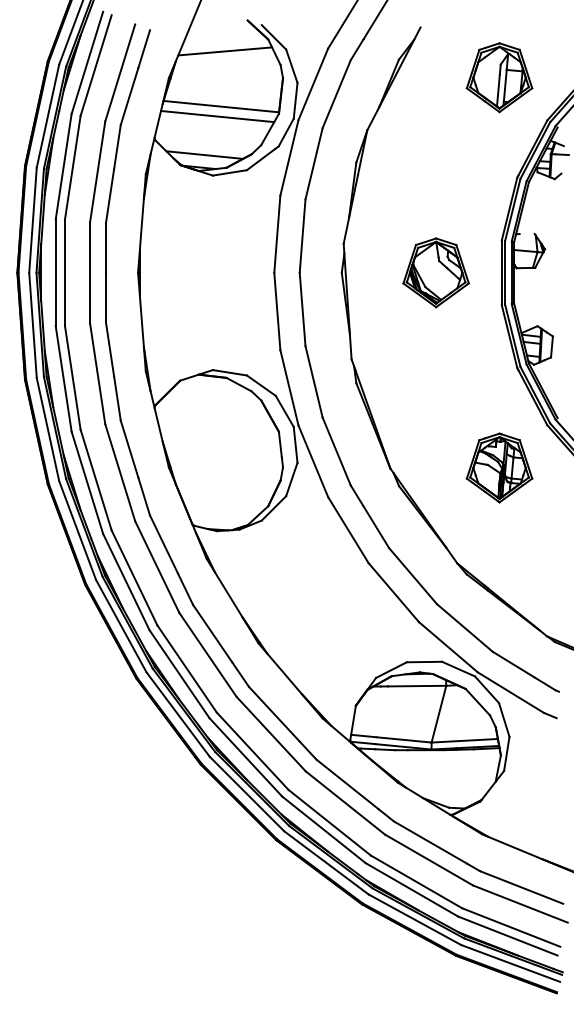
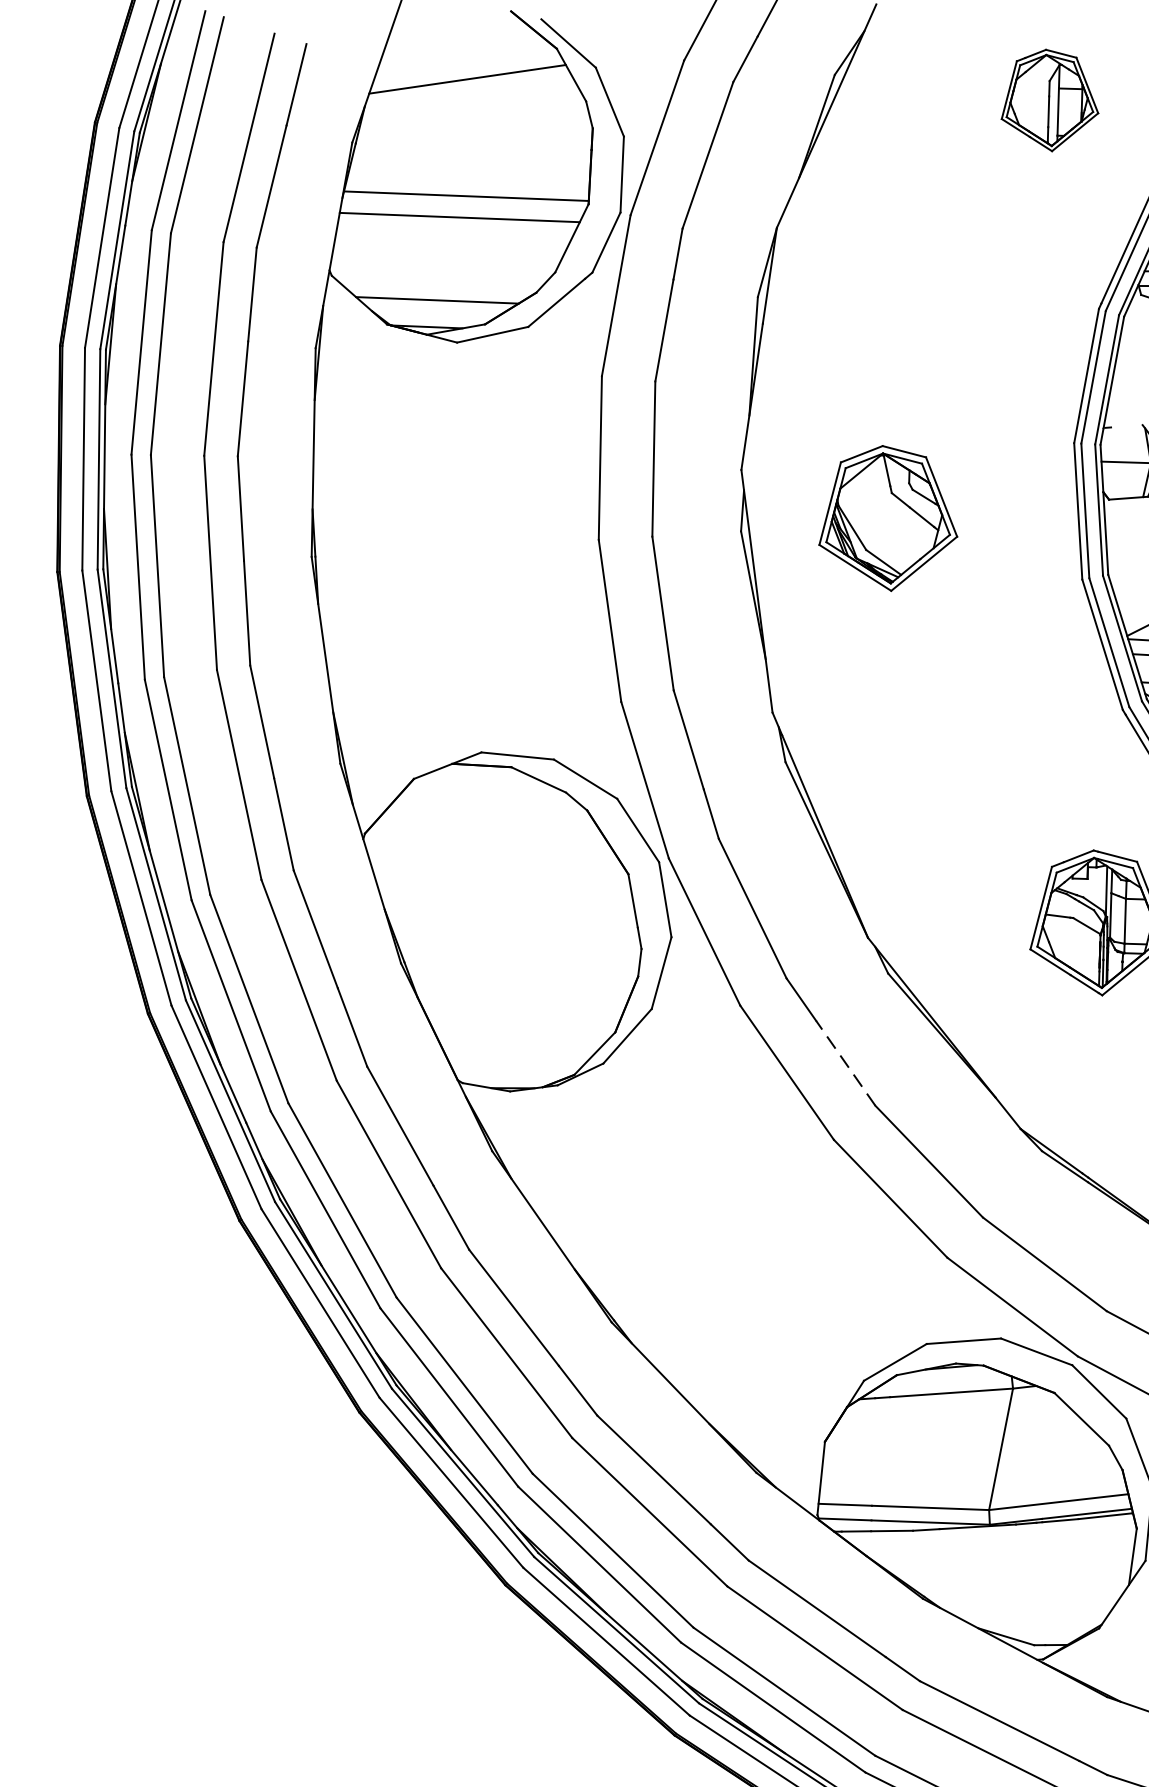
part: (499, 77) -> (1048, 99), size x0.7
part: (435, 272) -> (885, 517), moved
line: (376, 527) -> (846, 1063), solid -> dashed

